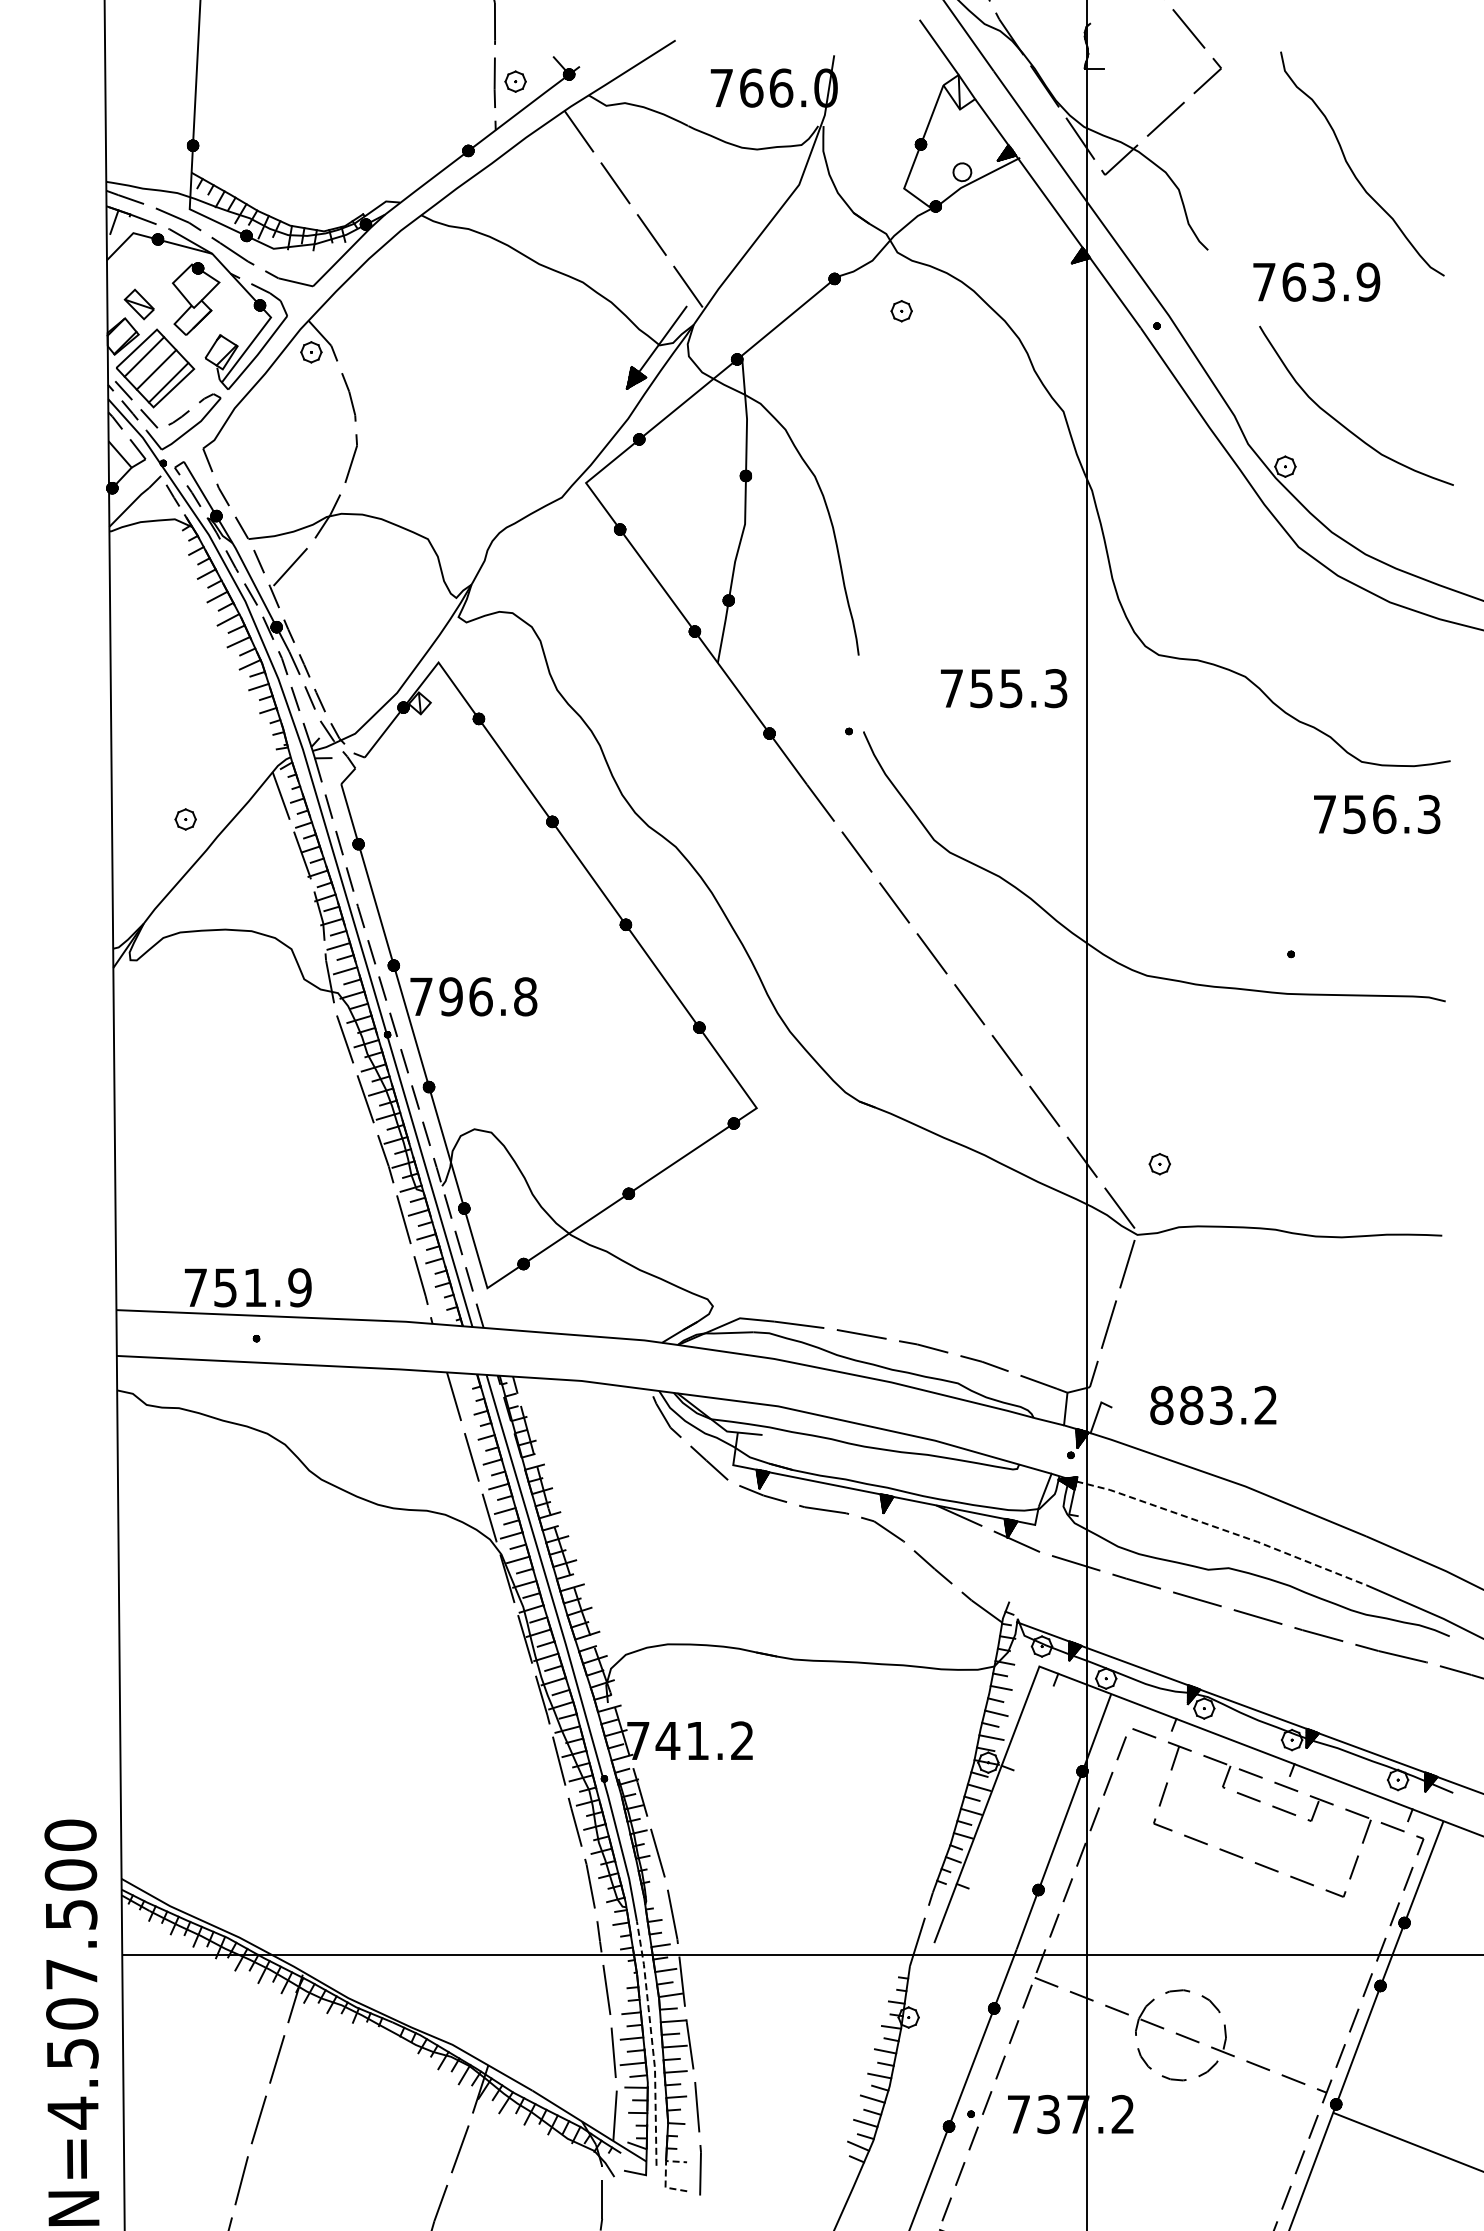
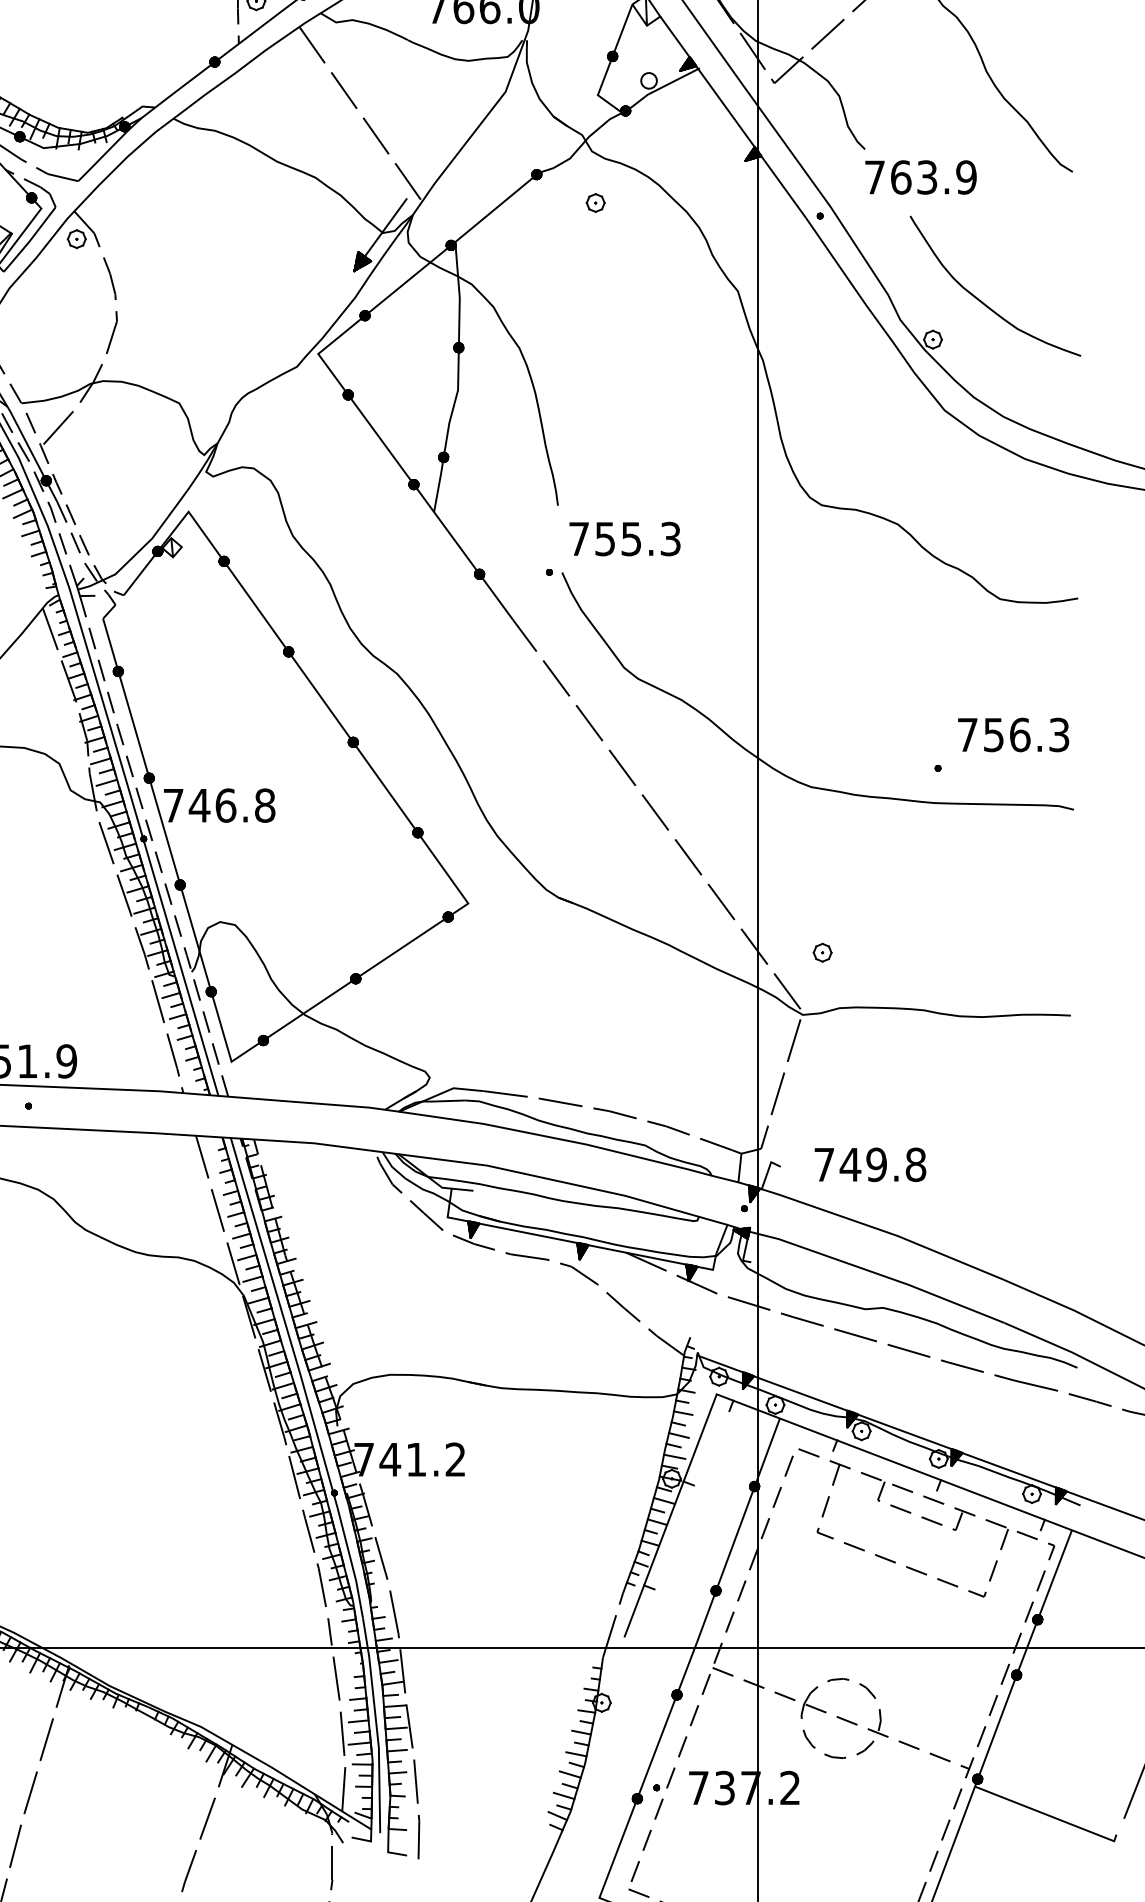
text: (1316, 281) -> (920, 176), moved
text: (1004, 688) -> (625, 539), moved
text: (1377, 814) -> (1013, 735), moved
text: (450, 996) -> (199, 805), 796.8 -> 746.8
text: (1213, 1405) -> (869, 1164), 883.2 -> 749.8
line: (1222, 1529) -> (877, 1273), dashed -> solid
line: (652, 2042) -> (376, 1724), dashed -> solid
line: (665, 2173) -> (388, 1839), dashed -> solid

